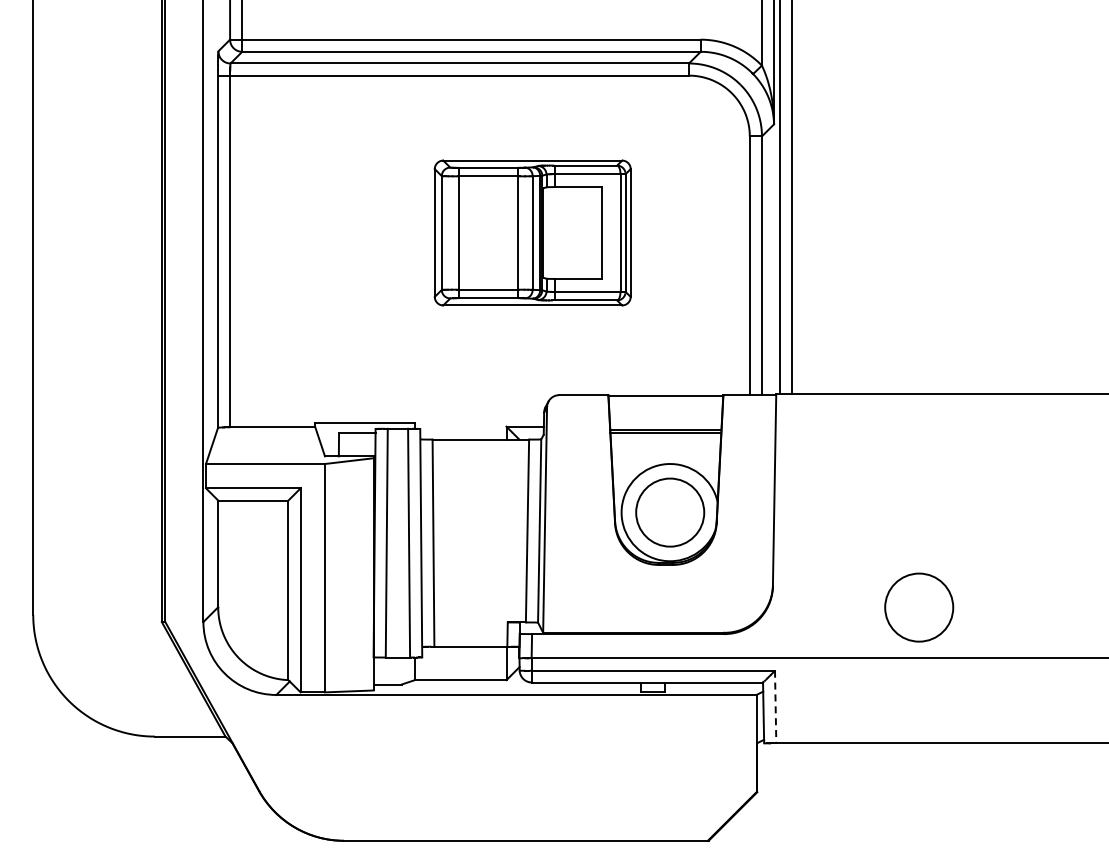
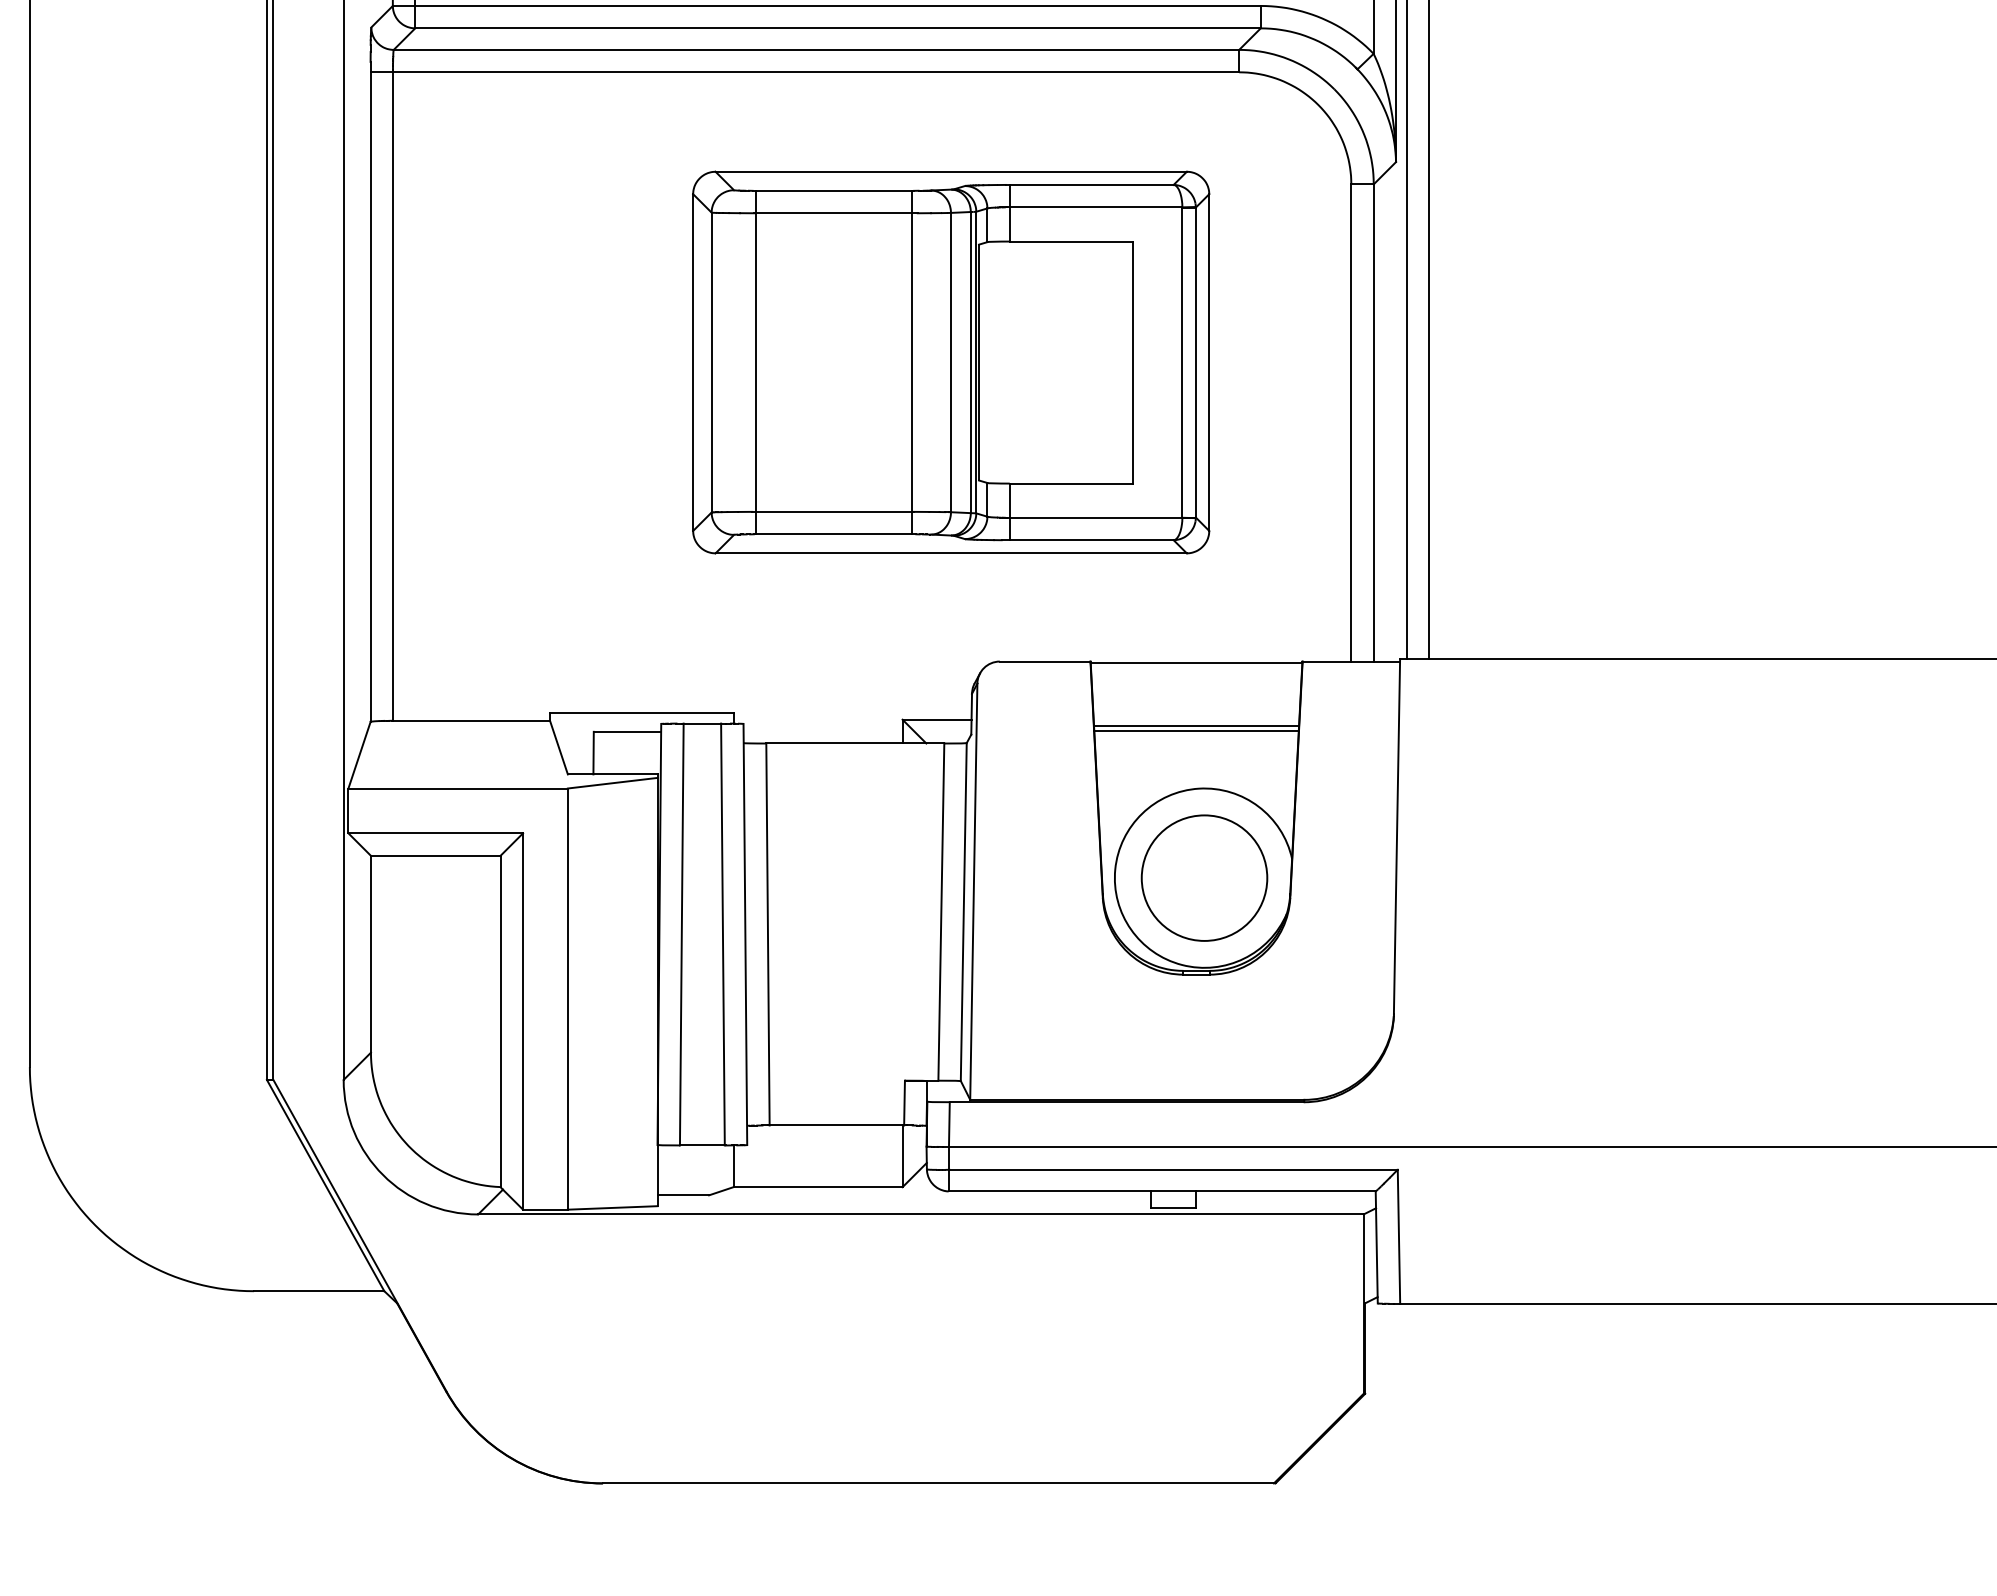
part: (532, 232) -> (950, 361), size x1.43
circle: (919, 607) -> (1664, 1053), removed
line: (775, 707) -> (1398, 1237), dashed -> solid

